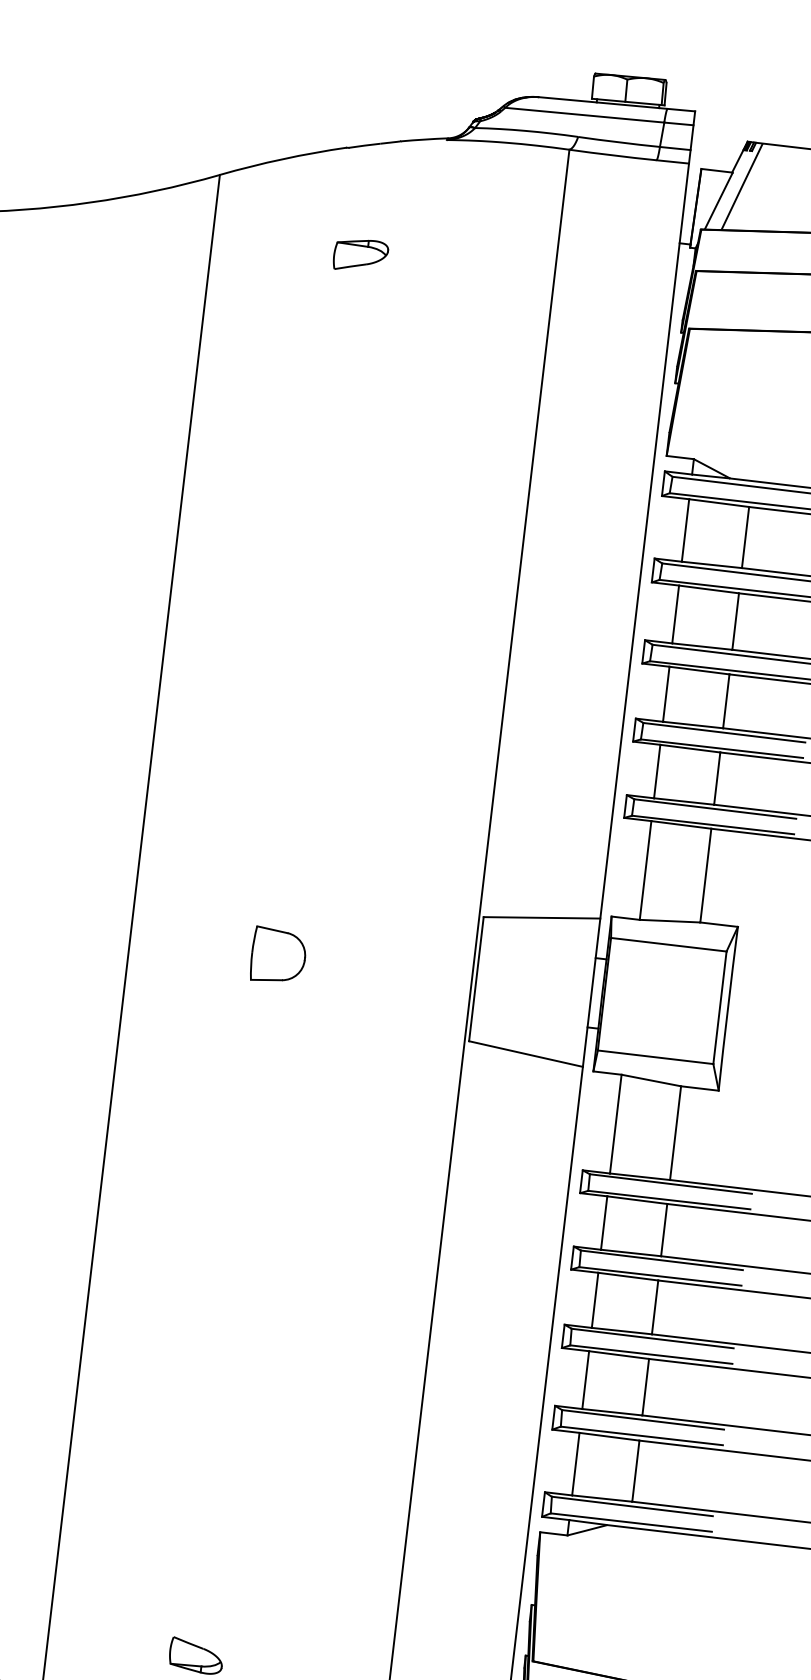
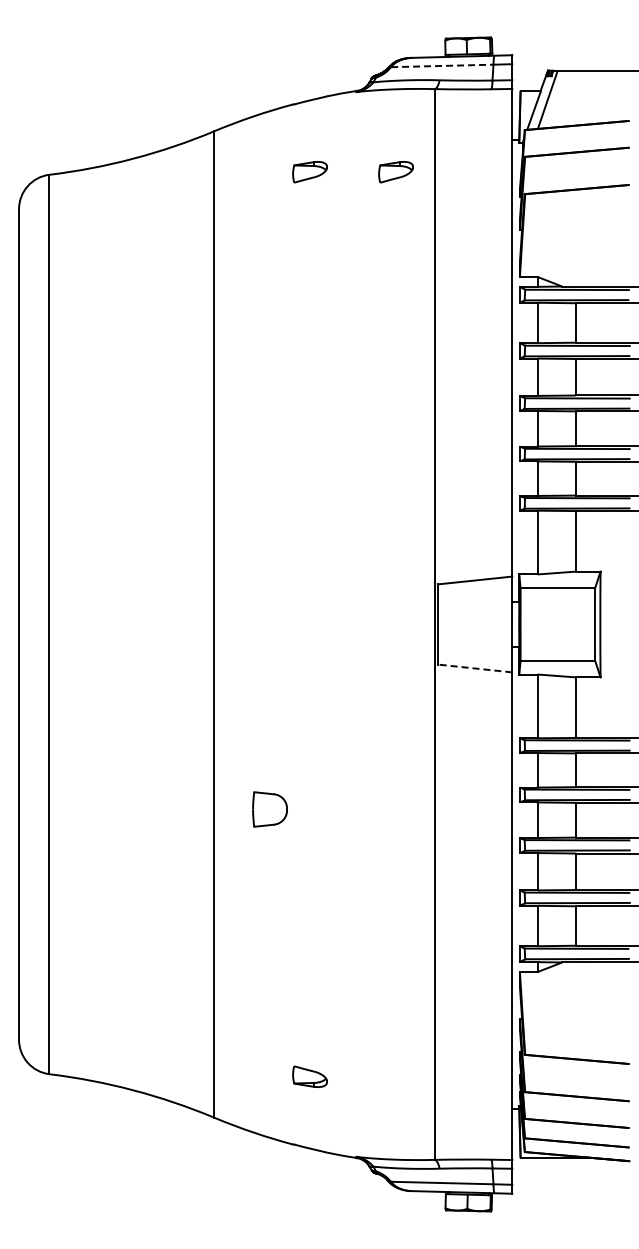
line: (585, 114) -> (442, 65), solid -> dashed
part: (493, 271) -> (395, 172), added
part: (277, 955) -> (269, 809), moved
line: (525, 1053) -> (474, 668), solid -> dashed

